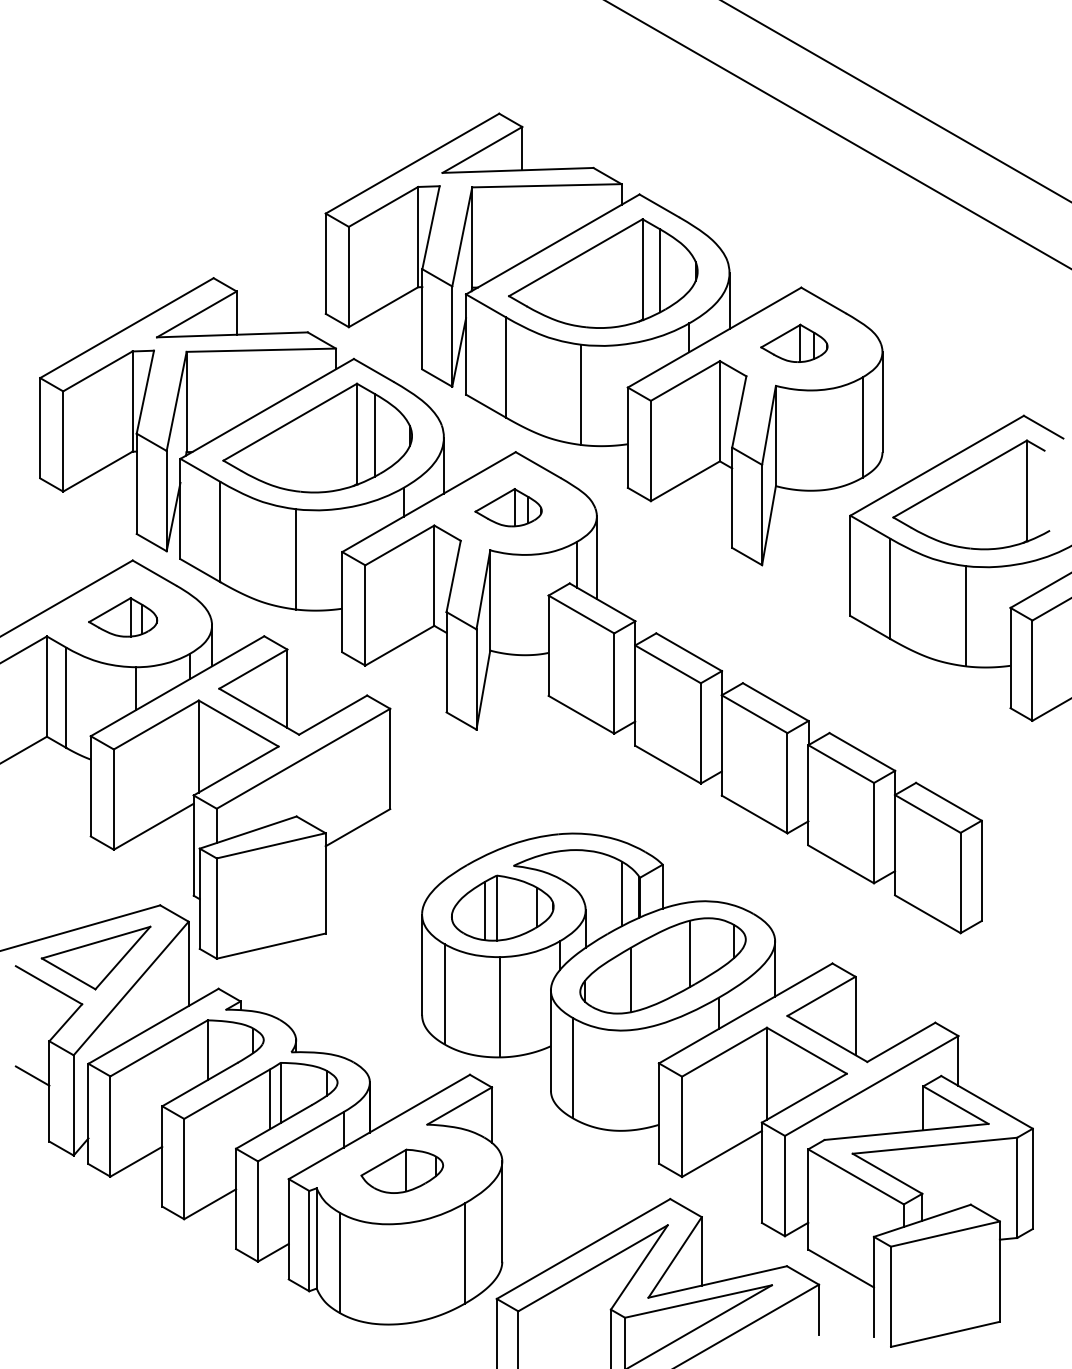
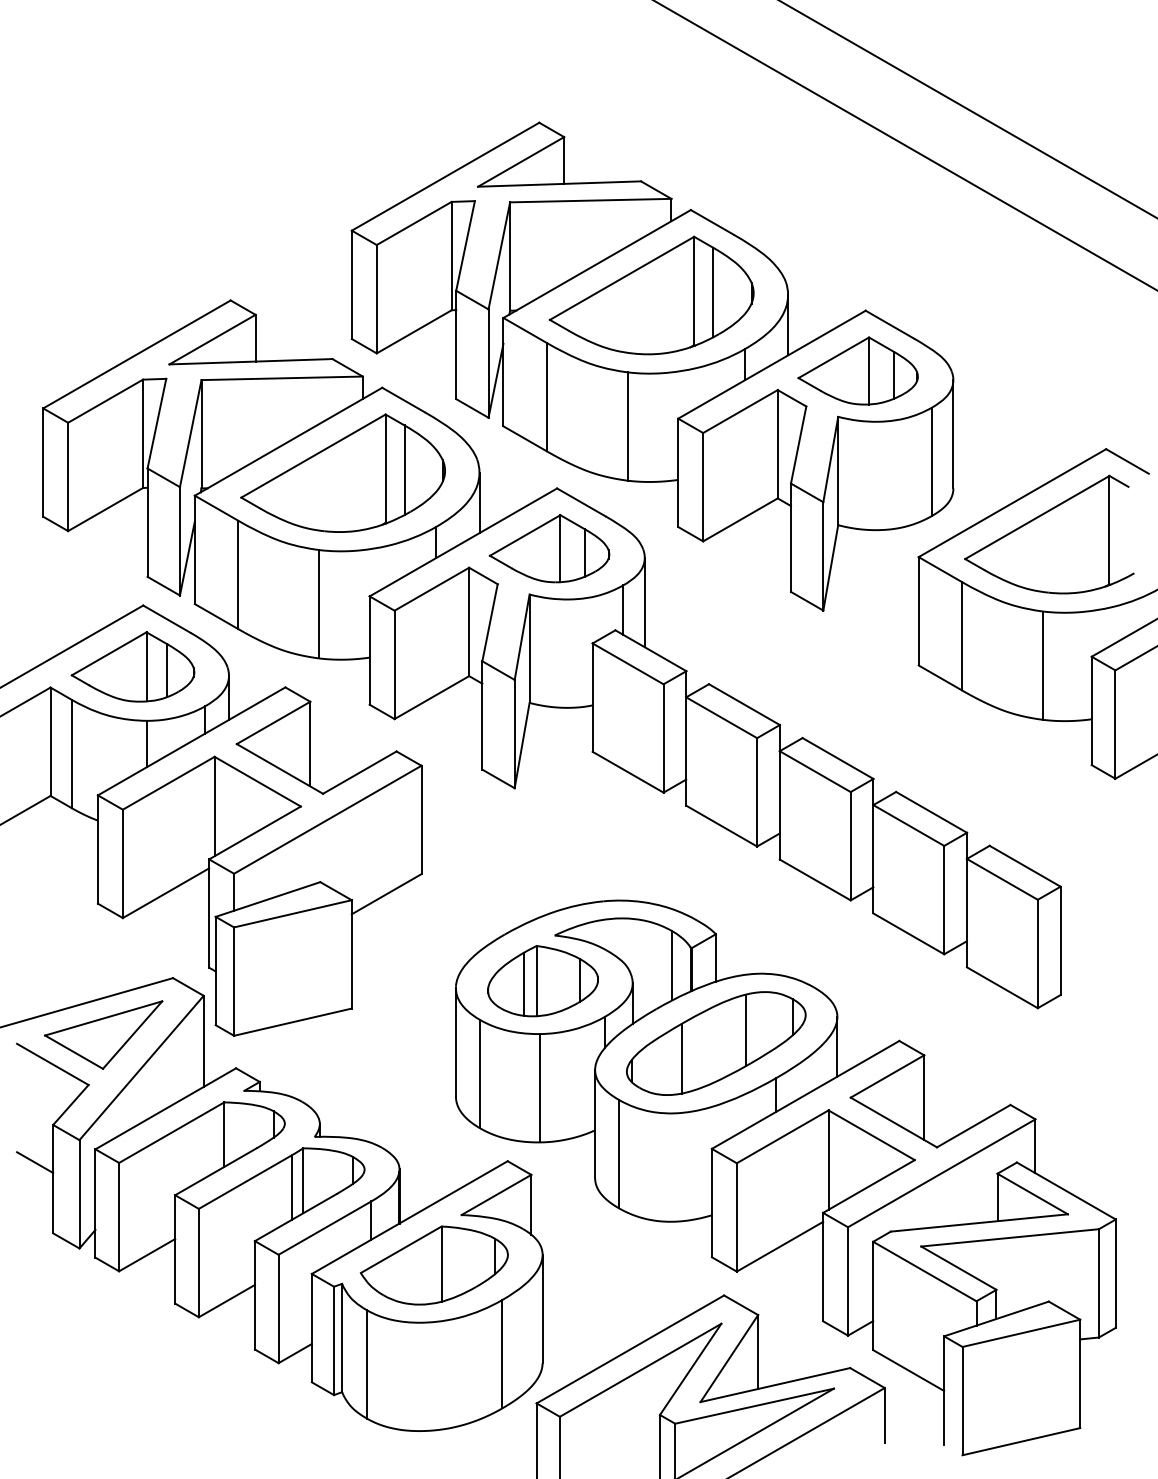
part: (794, 343) -> (858, 371), size x1.67
part: (508, 507) -> (549, 548), size x1.67
part: (122, 617) -> (132, 667), size x1.67
part: (402, 1171) -> (434, 1265), size x1.67

